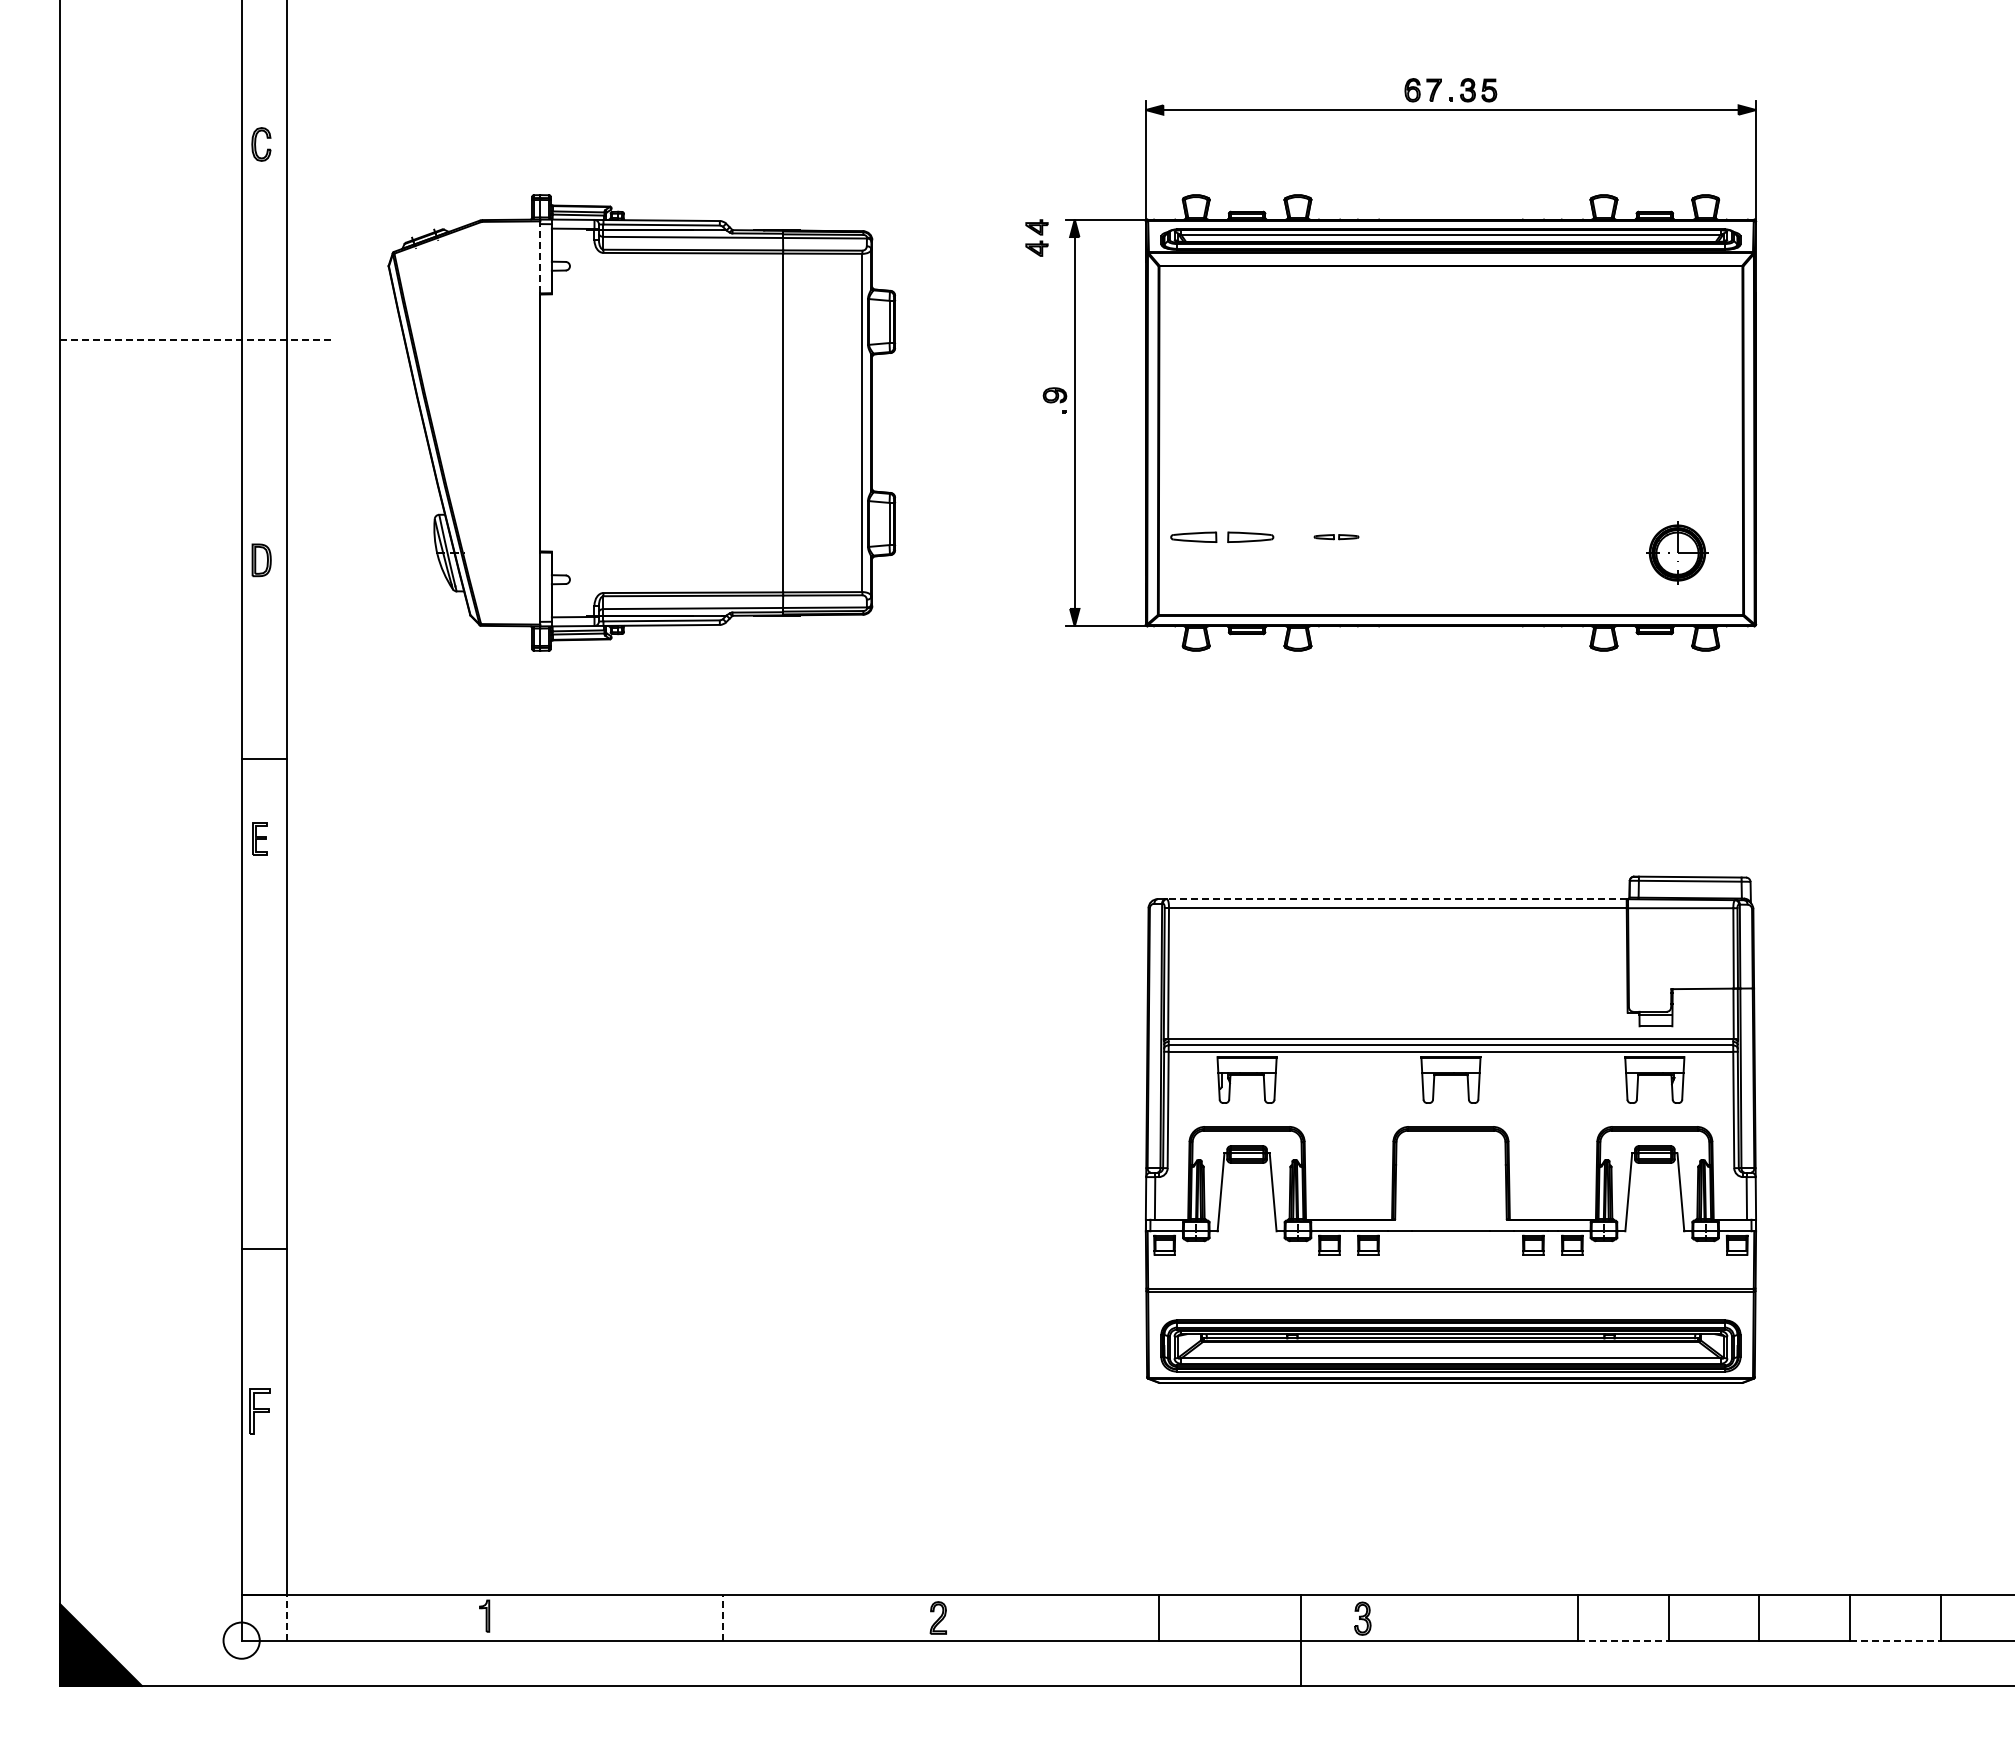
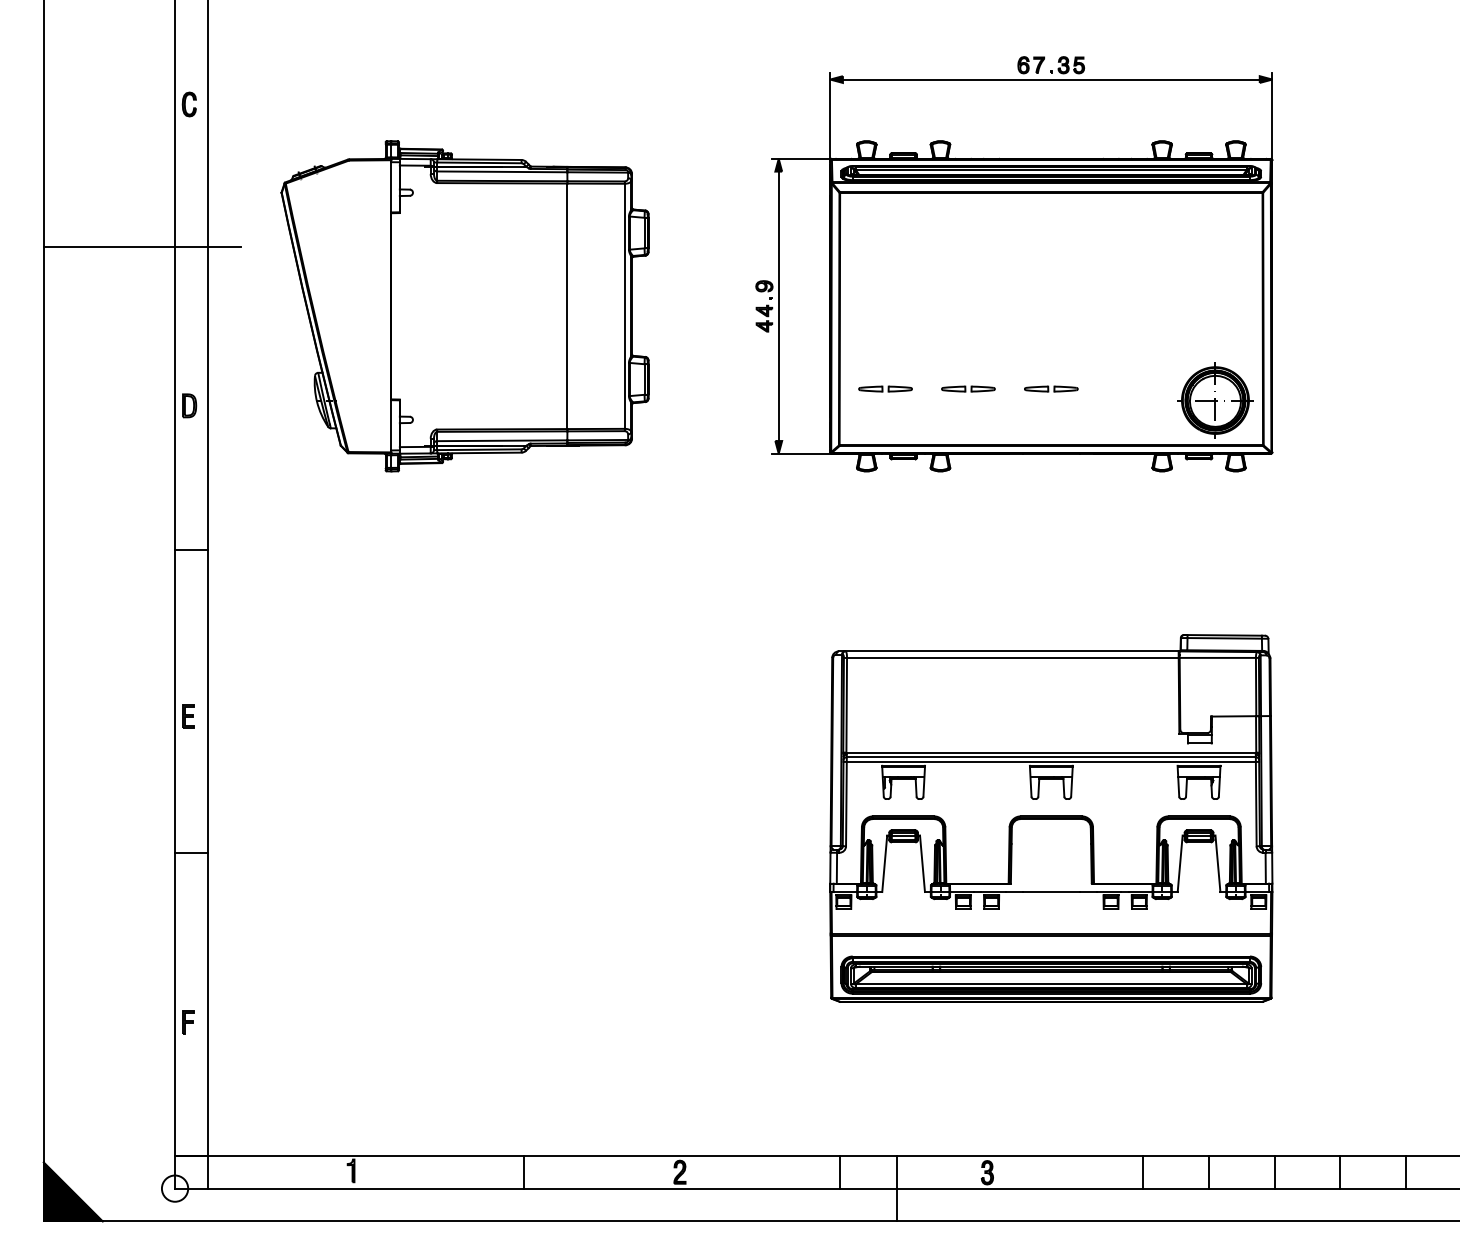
part: (1036, 237) -> (764, 318), moved
line: (540, 258) -> (391, 187), dashed -> solid
line: (196, 340) -> (142, 246), dashed -> solid
part: (1221, 536) -> (885, 388), size x0.71
part: (1336, 536) -> (968, 388), size x1.67
part: (1450, 536) -> (1050, 388), added
part: (1677, 552) -> (1215, 400), size x1.67
part: (259, 838) -> (187, 716), moved
line: (1396, 899) -> (1011, 651), dashed -> solid
line: (263, 1249) -> (190, 853), moved
part: (259, 1410) -> (187, 1021), size x0.71
line: (286, 1618) -> (207, 1172), dashed -> solid
line: (723, 1618) -> (524, 1172), dashed -> solid
line: (1301, 1640) -> (897, 1188), moved
line: (1623, 1640) -> (1176, 1188), dashed -> solid
line: (1895, 1640) -> (1373, 1188), dashed -> solid

